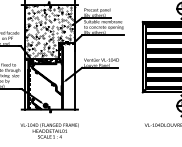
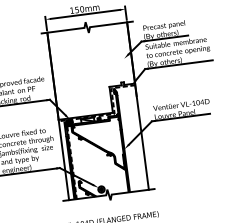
hatch: (49, 32) -> (92, 71), removed

